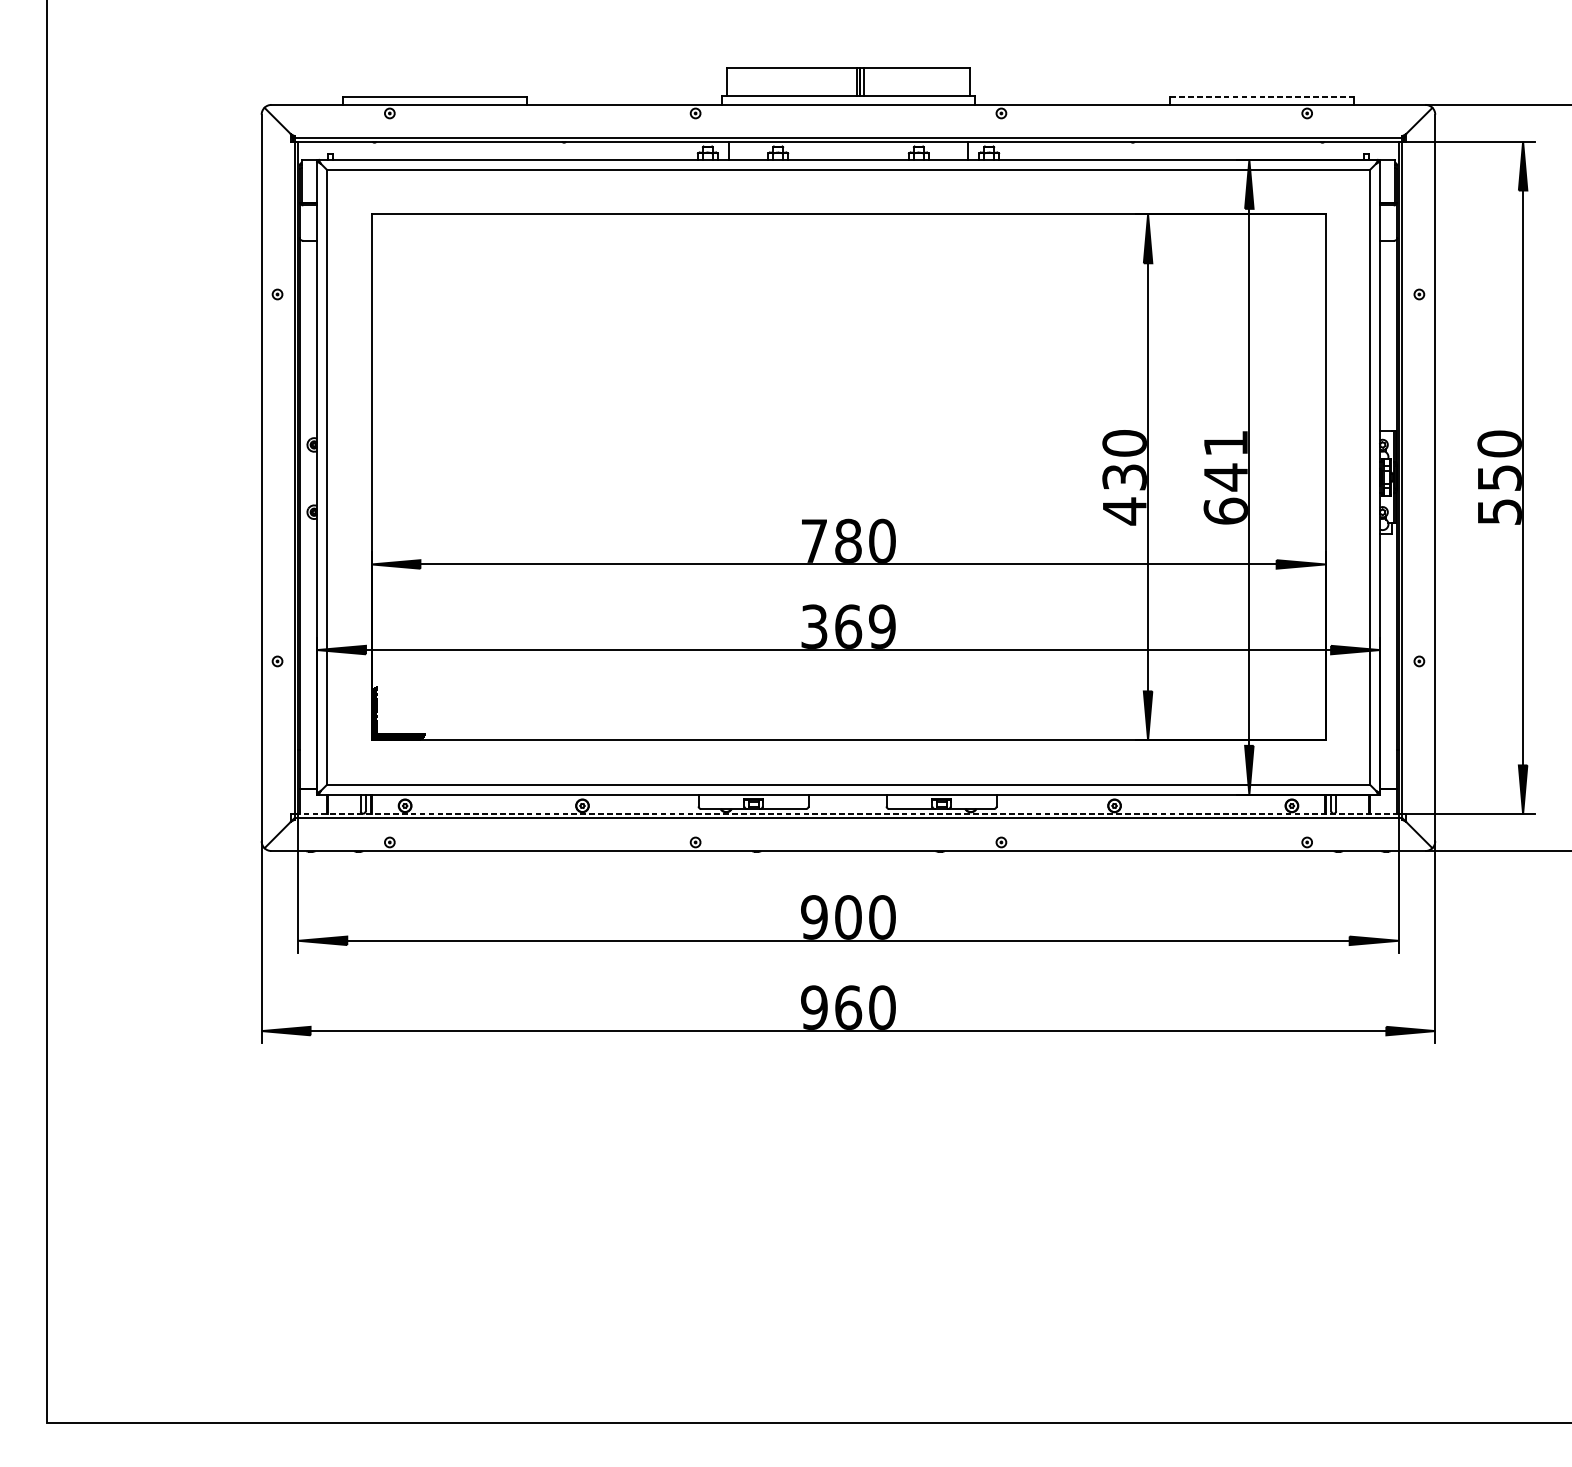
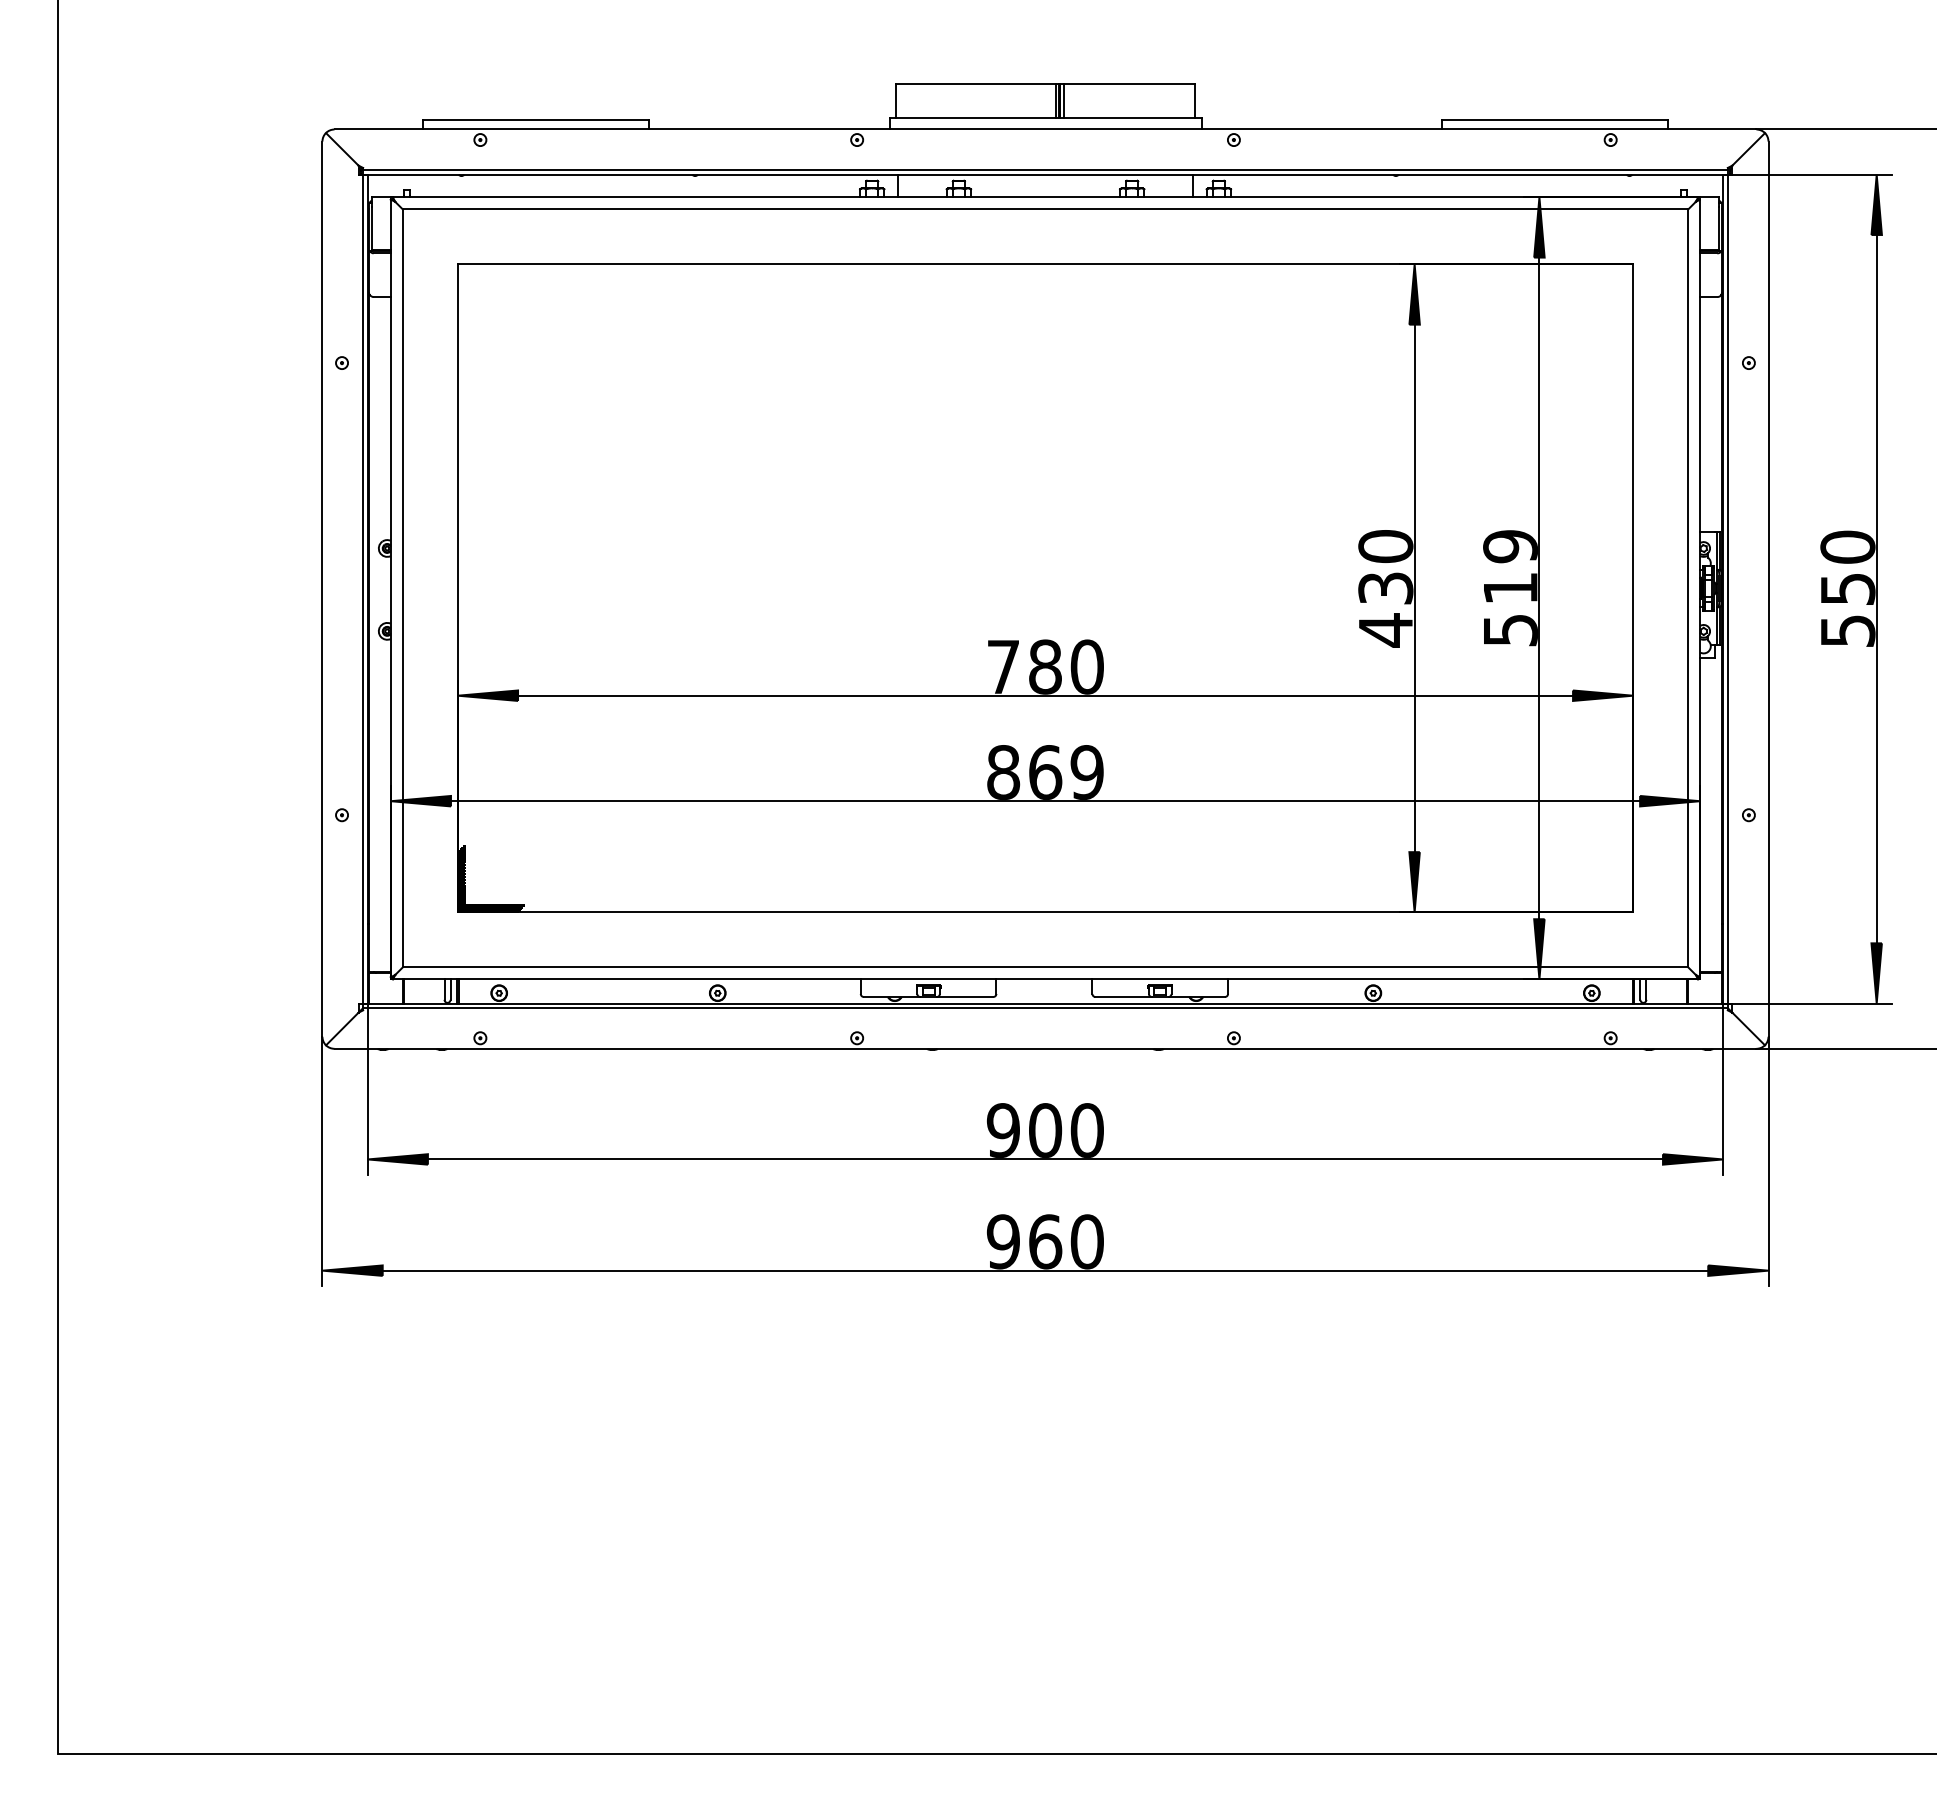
line: (1262, 96) -> (1555, 119), dashed -> solid
text: (1225, 477) -> (1510, 588), 641 -> 519
text: (814, 626) -> (1003, 772), 369 -> 869
line: (848, 814) -> (1045, 1003), dashed -> solid

